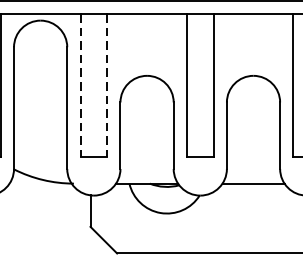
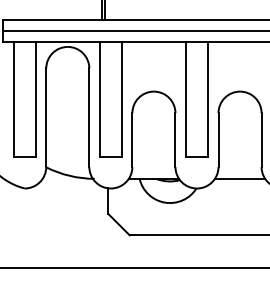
line: (81, 85) -> (100, 99), dashed -> solid
line: (107, 85) -> (121, 99), dashed -> solid

